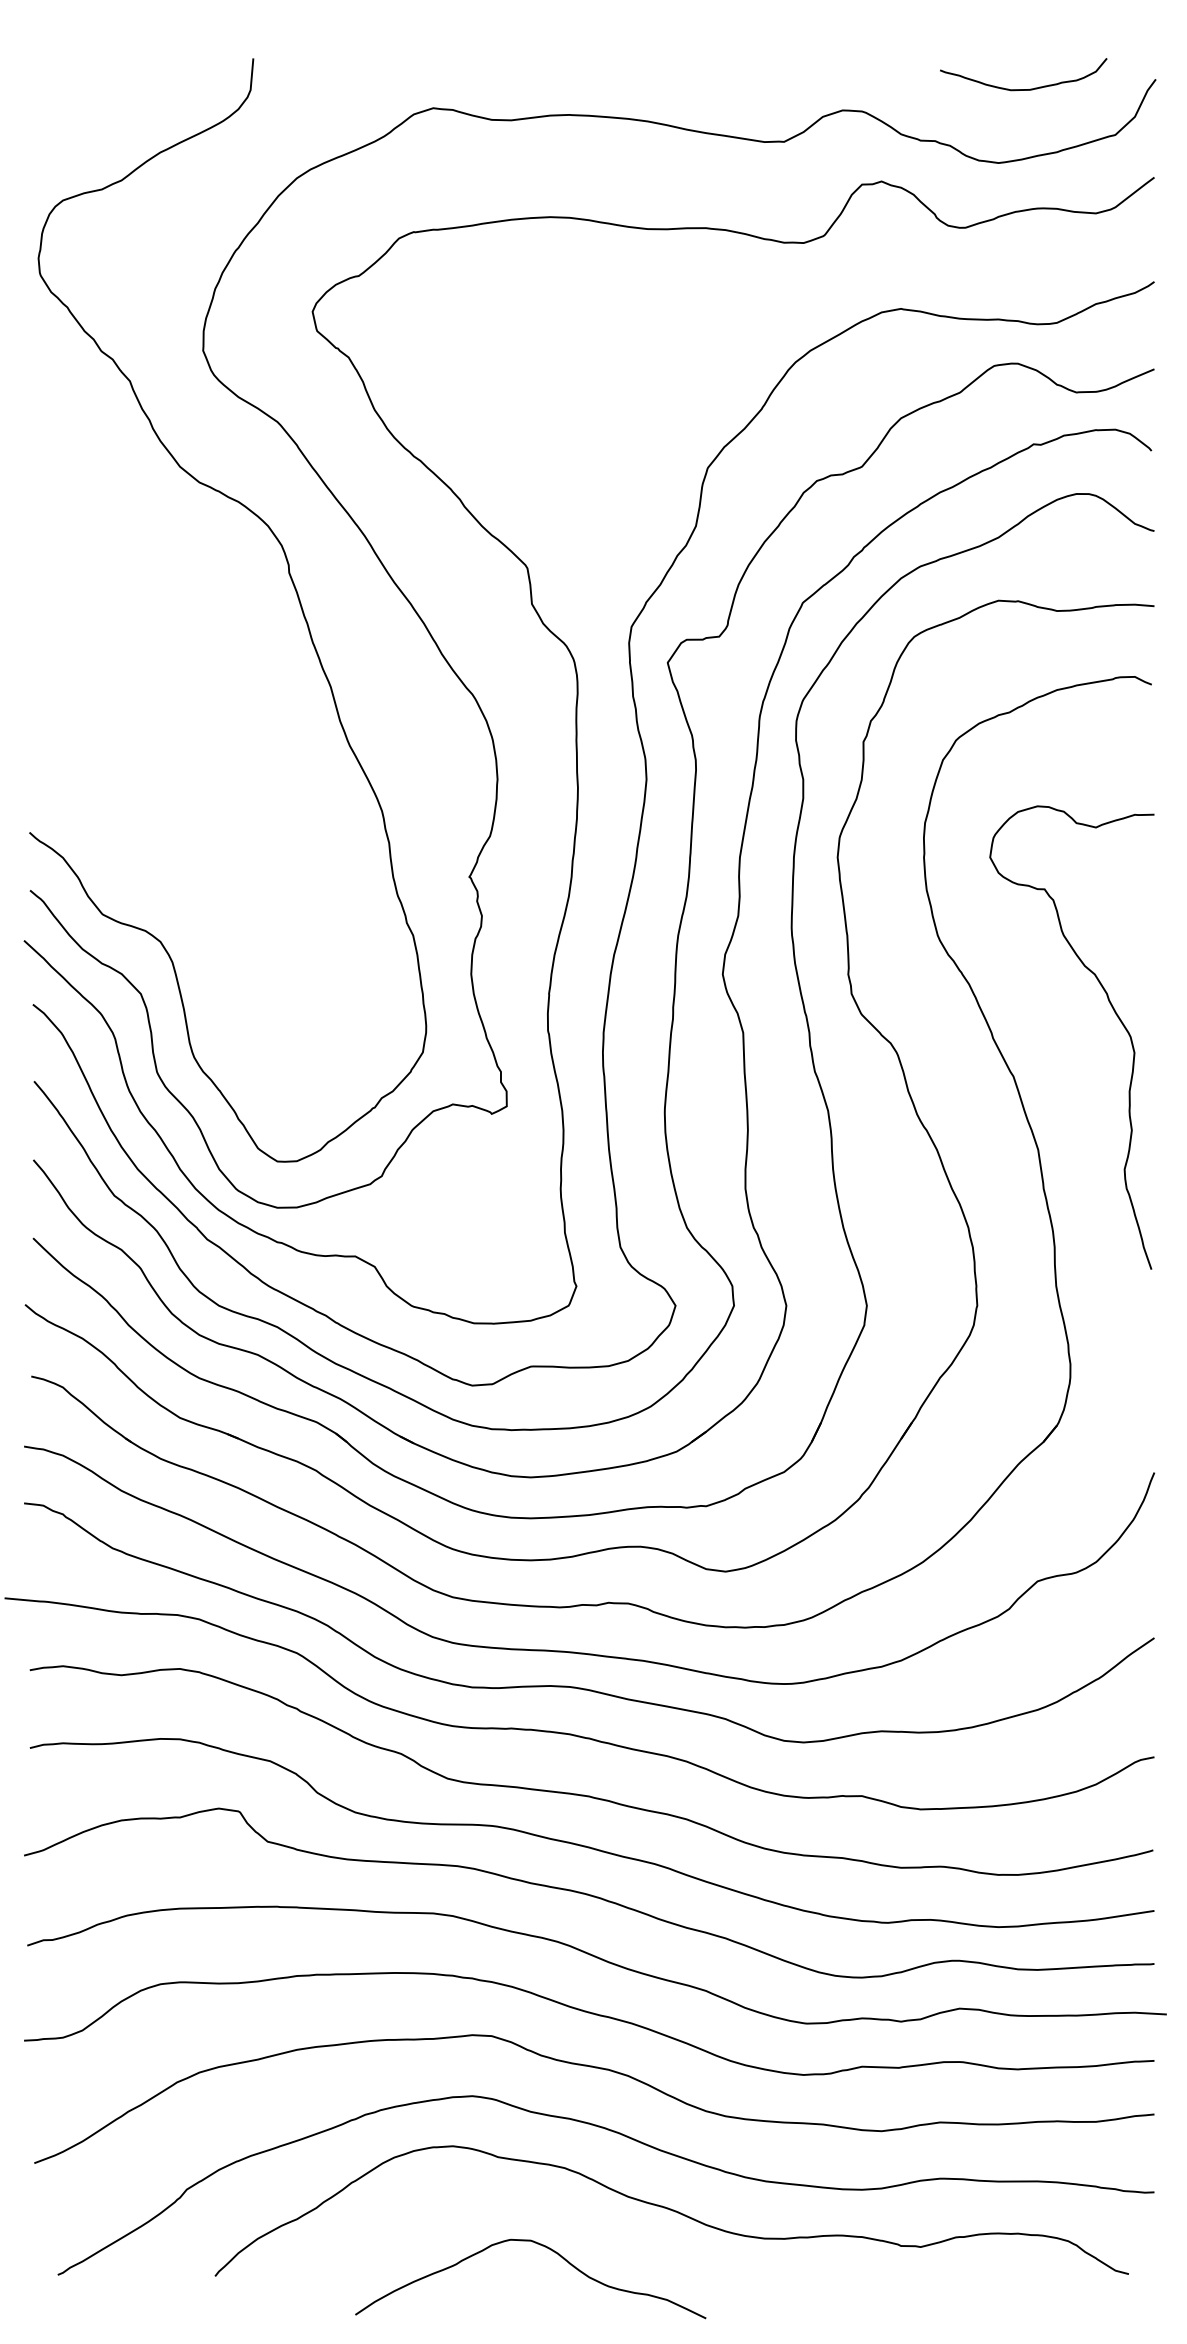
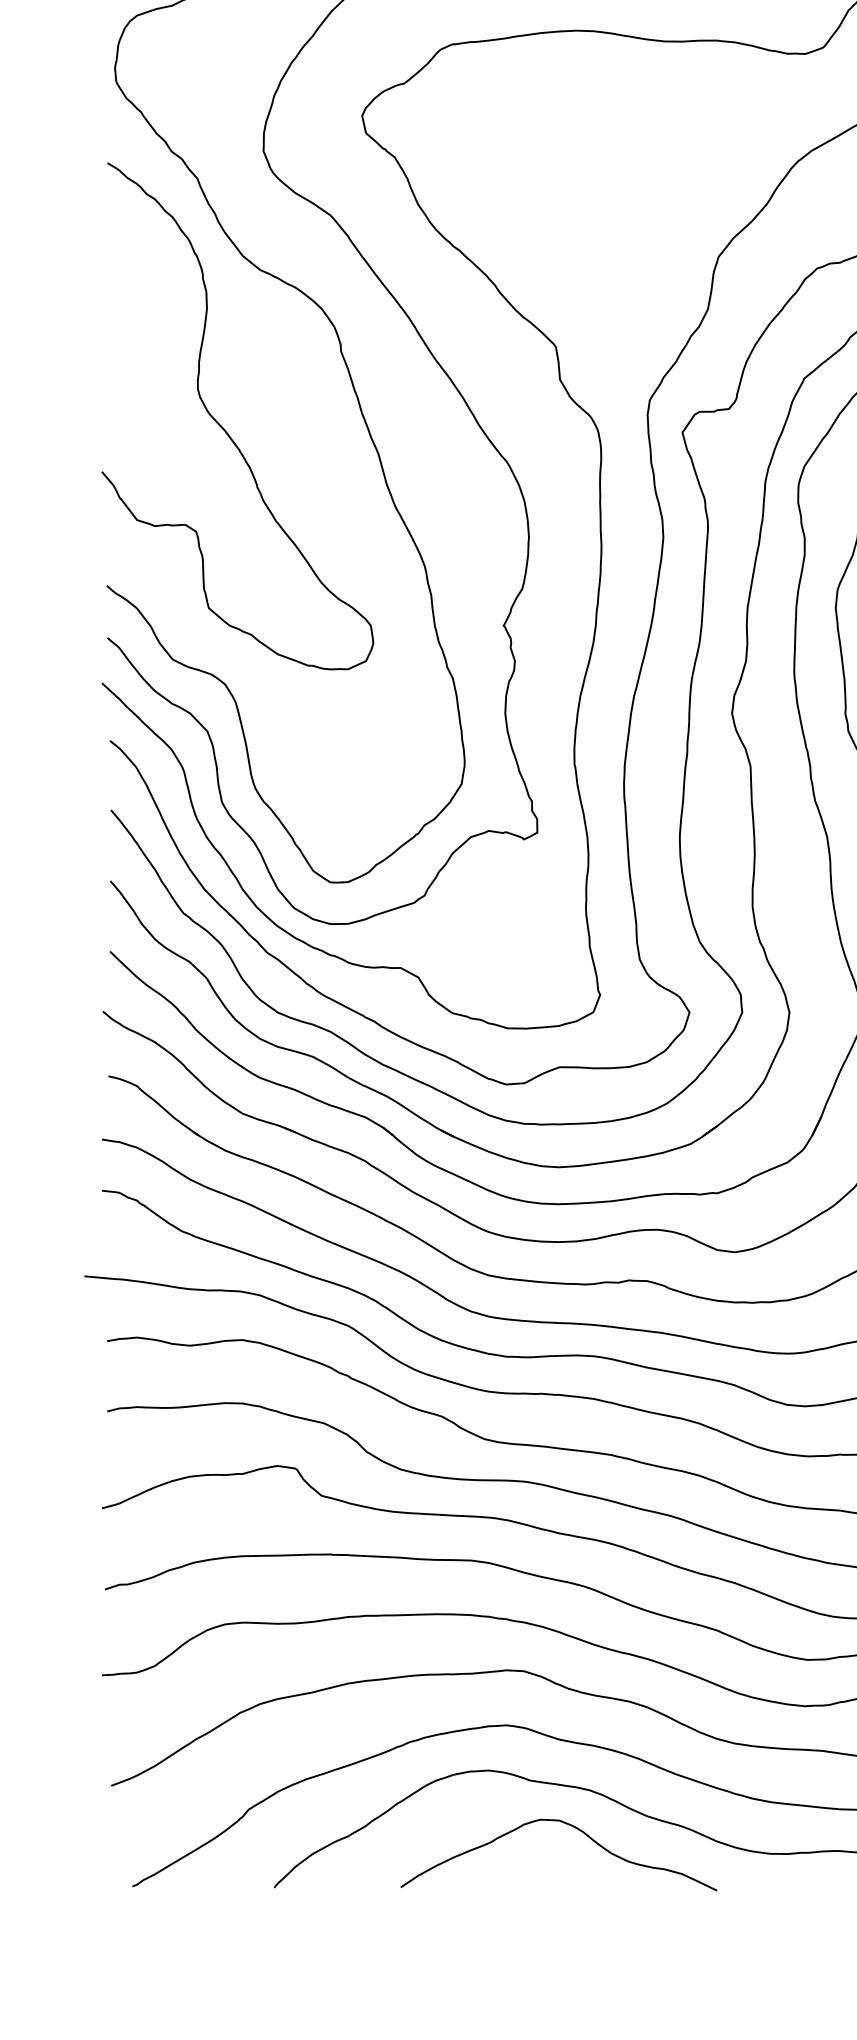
curve: (159, 658) -> (224, 428), added
curve: (548, 2249) -> (574, 1828), moved

